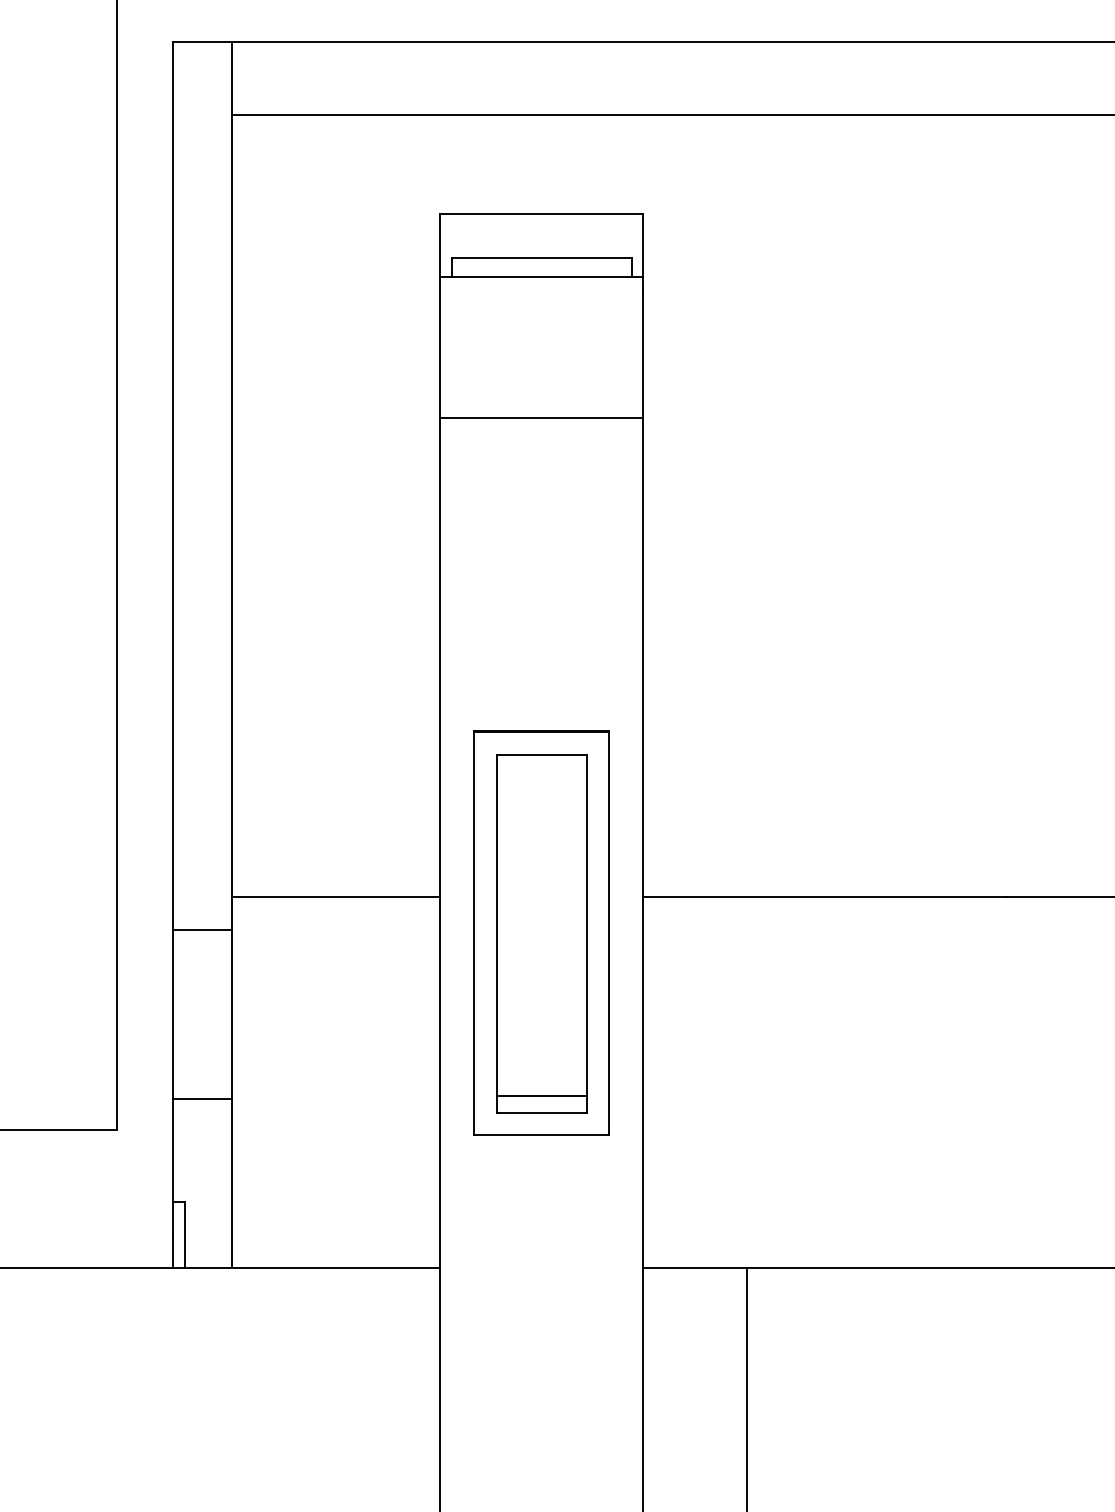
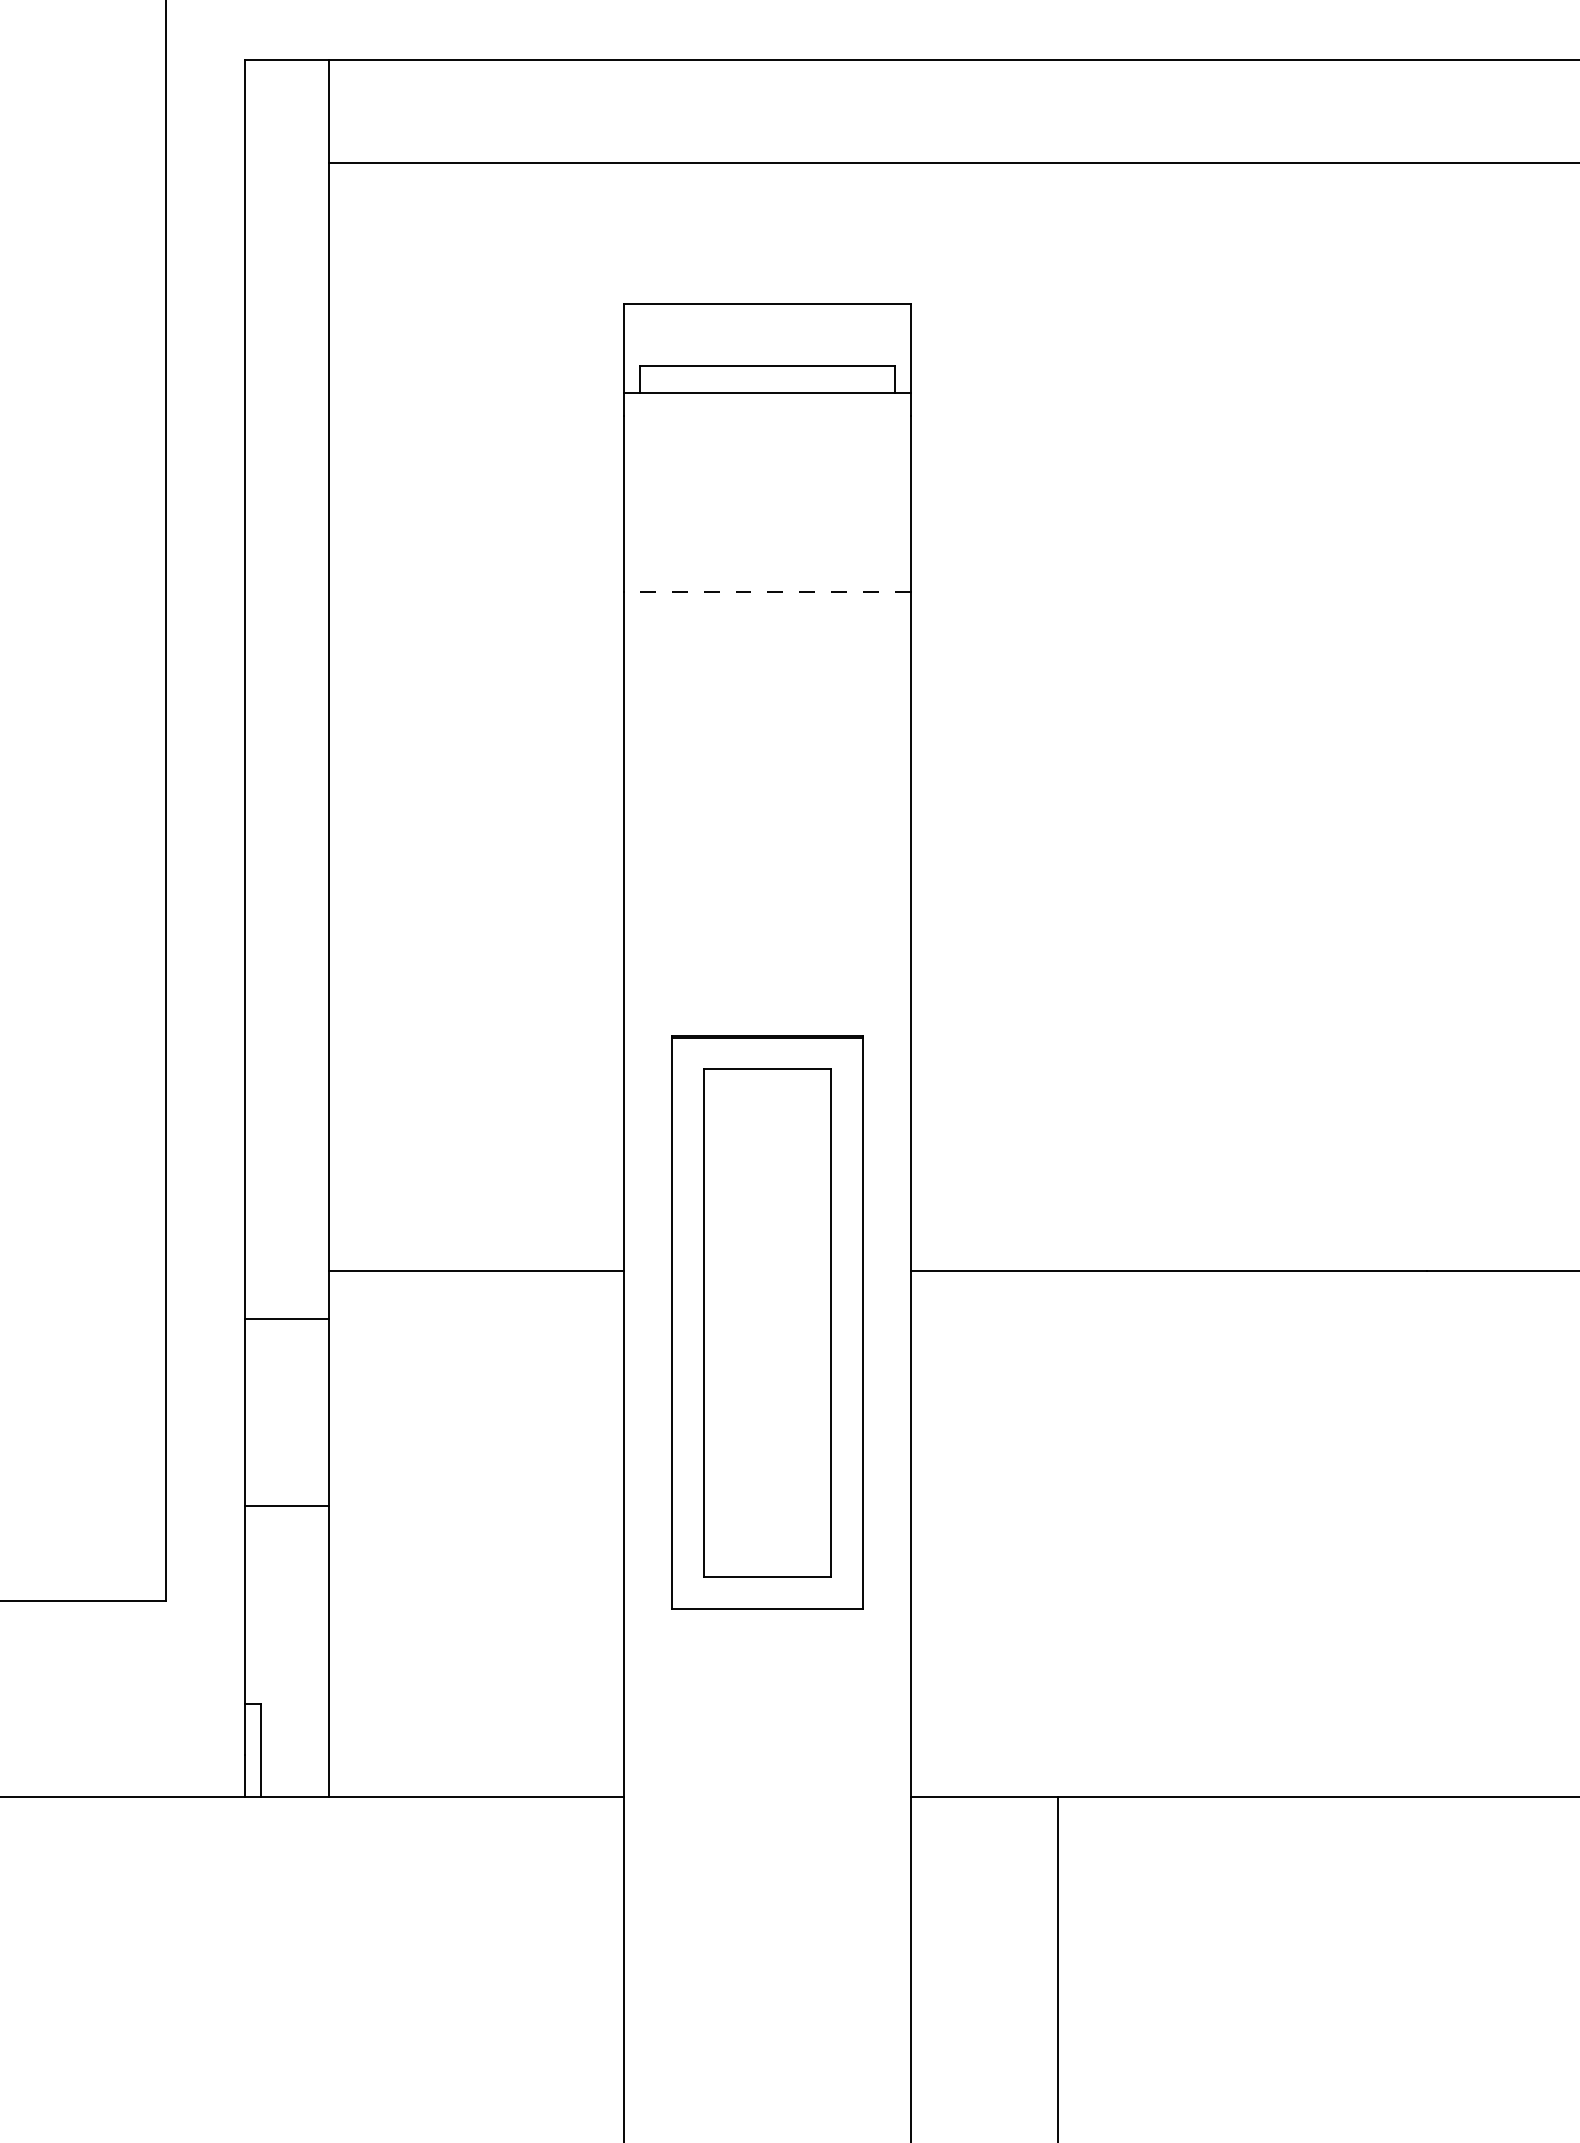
line: (540, 418) -> (766, 592), solid -> dashed
line: (541, 1096) -> (767, 1553), removed
line: (202, 1098) -> (287, 1505), moved

